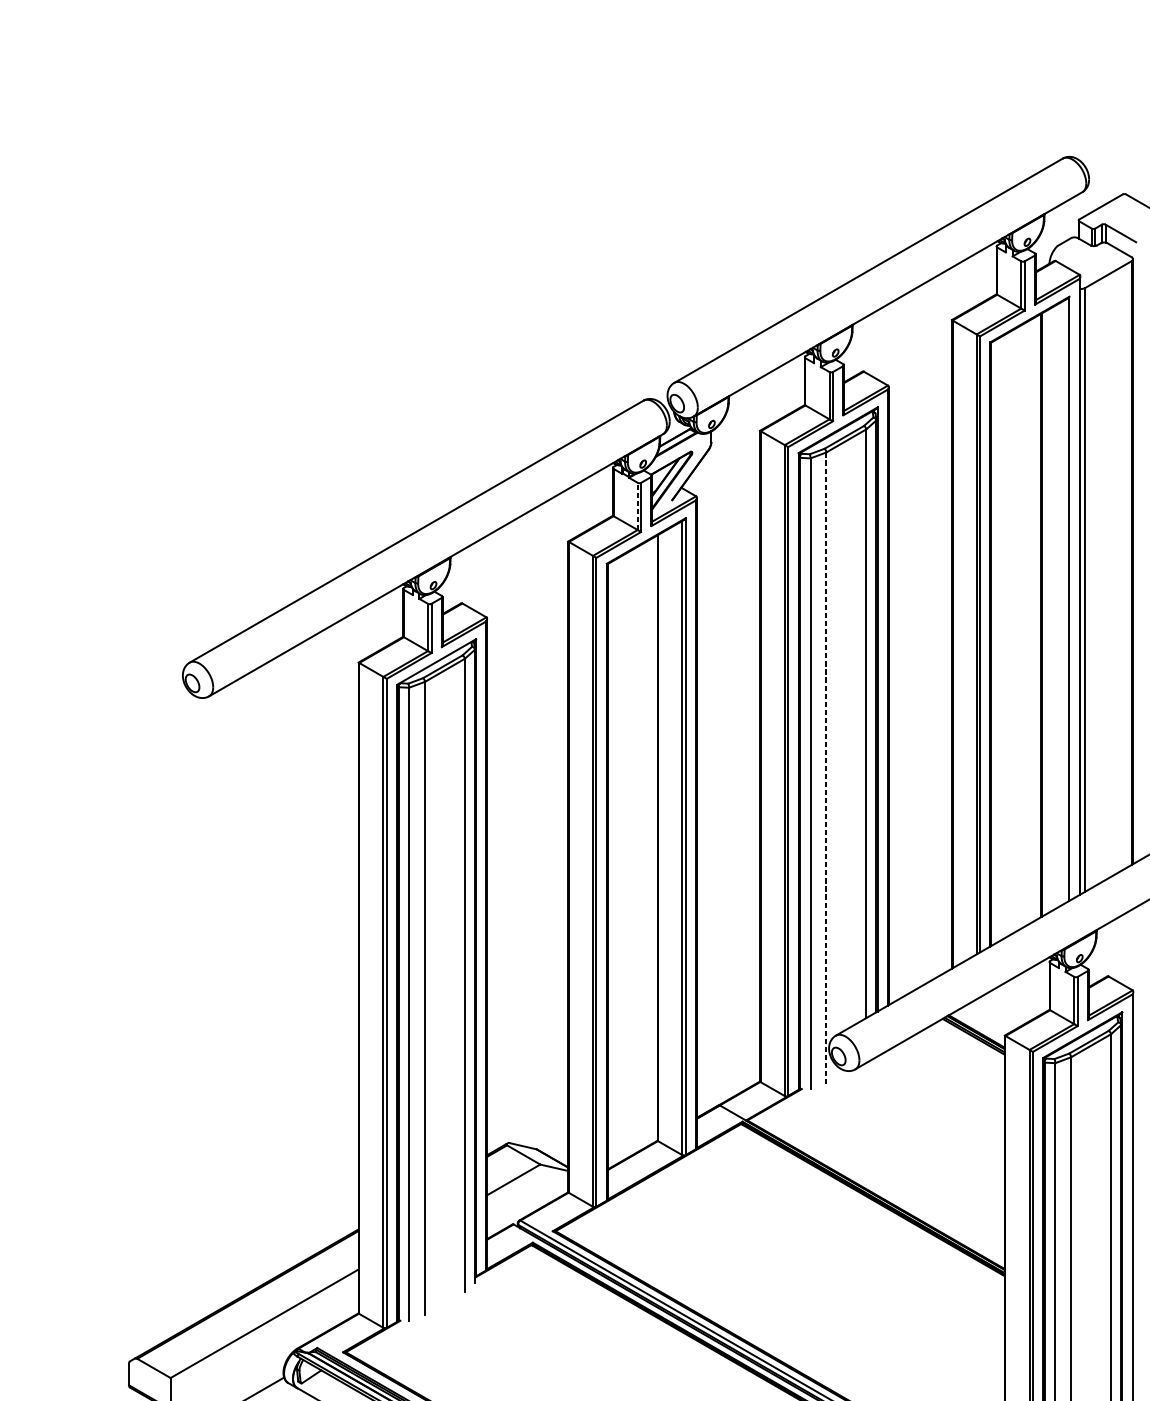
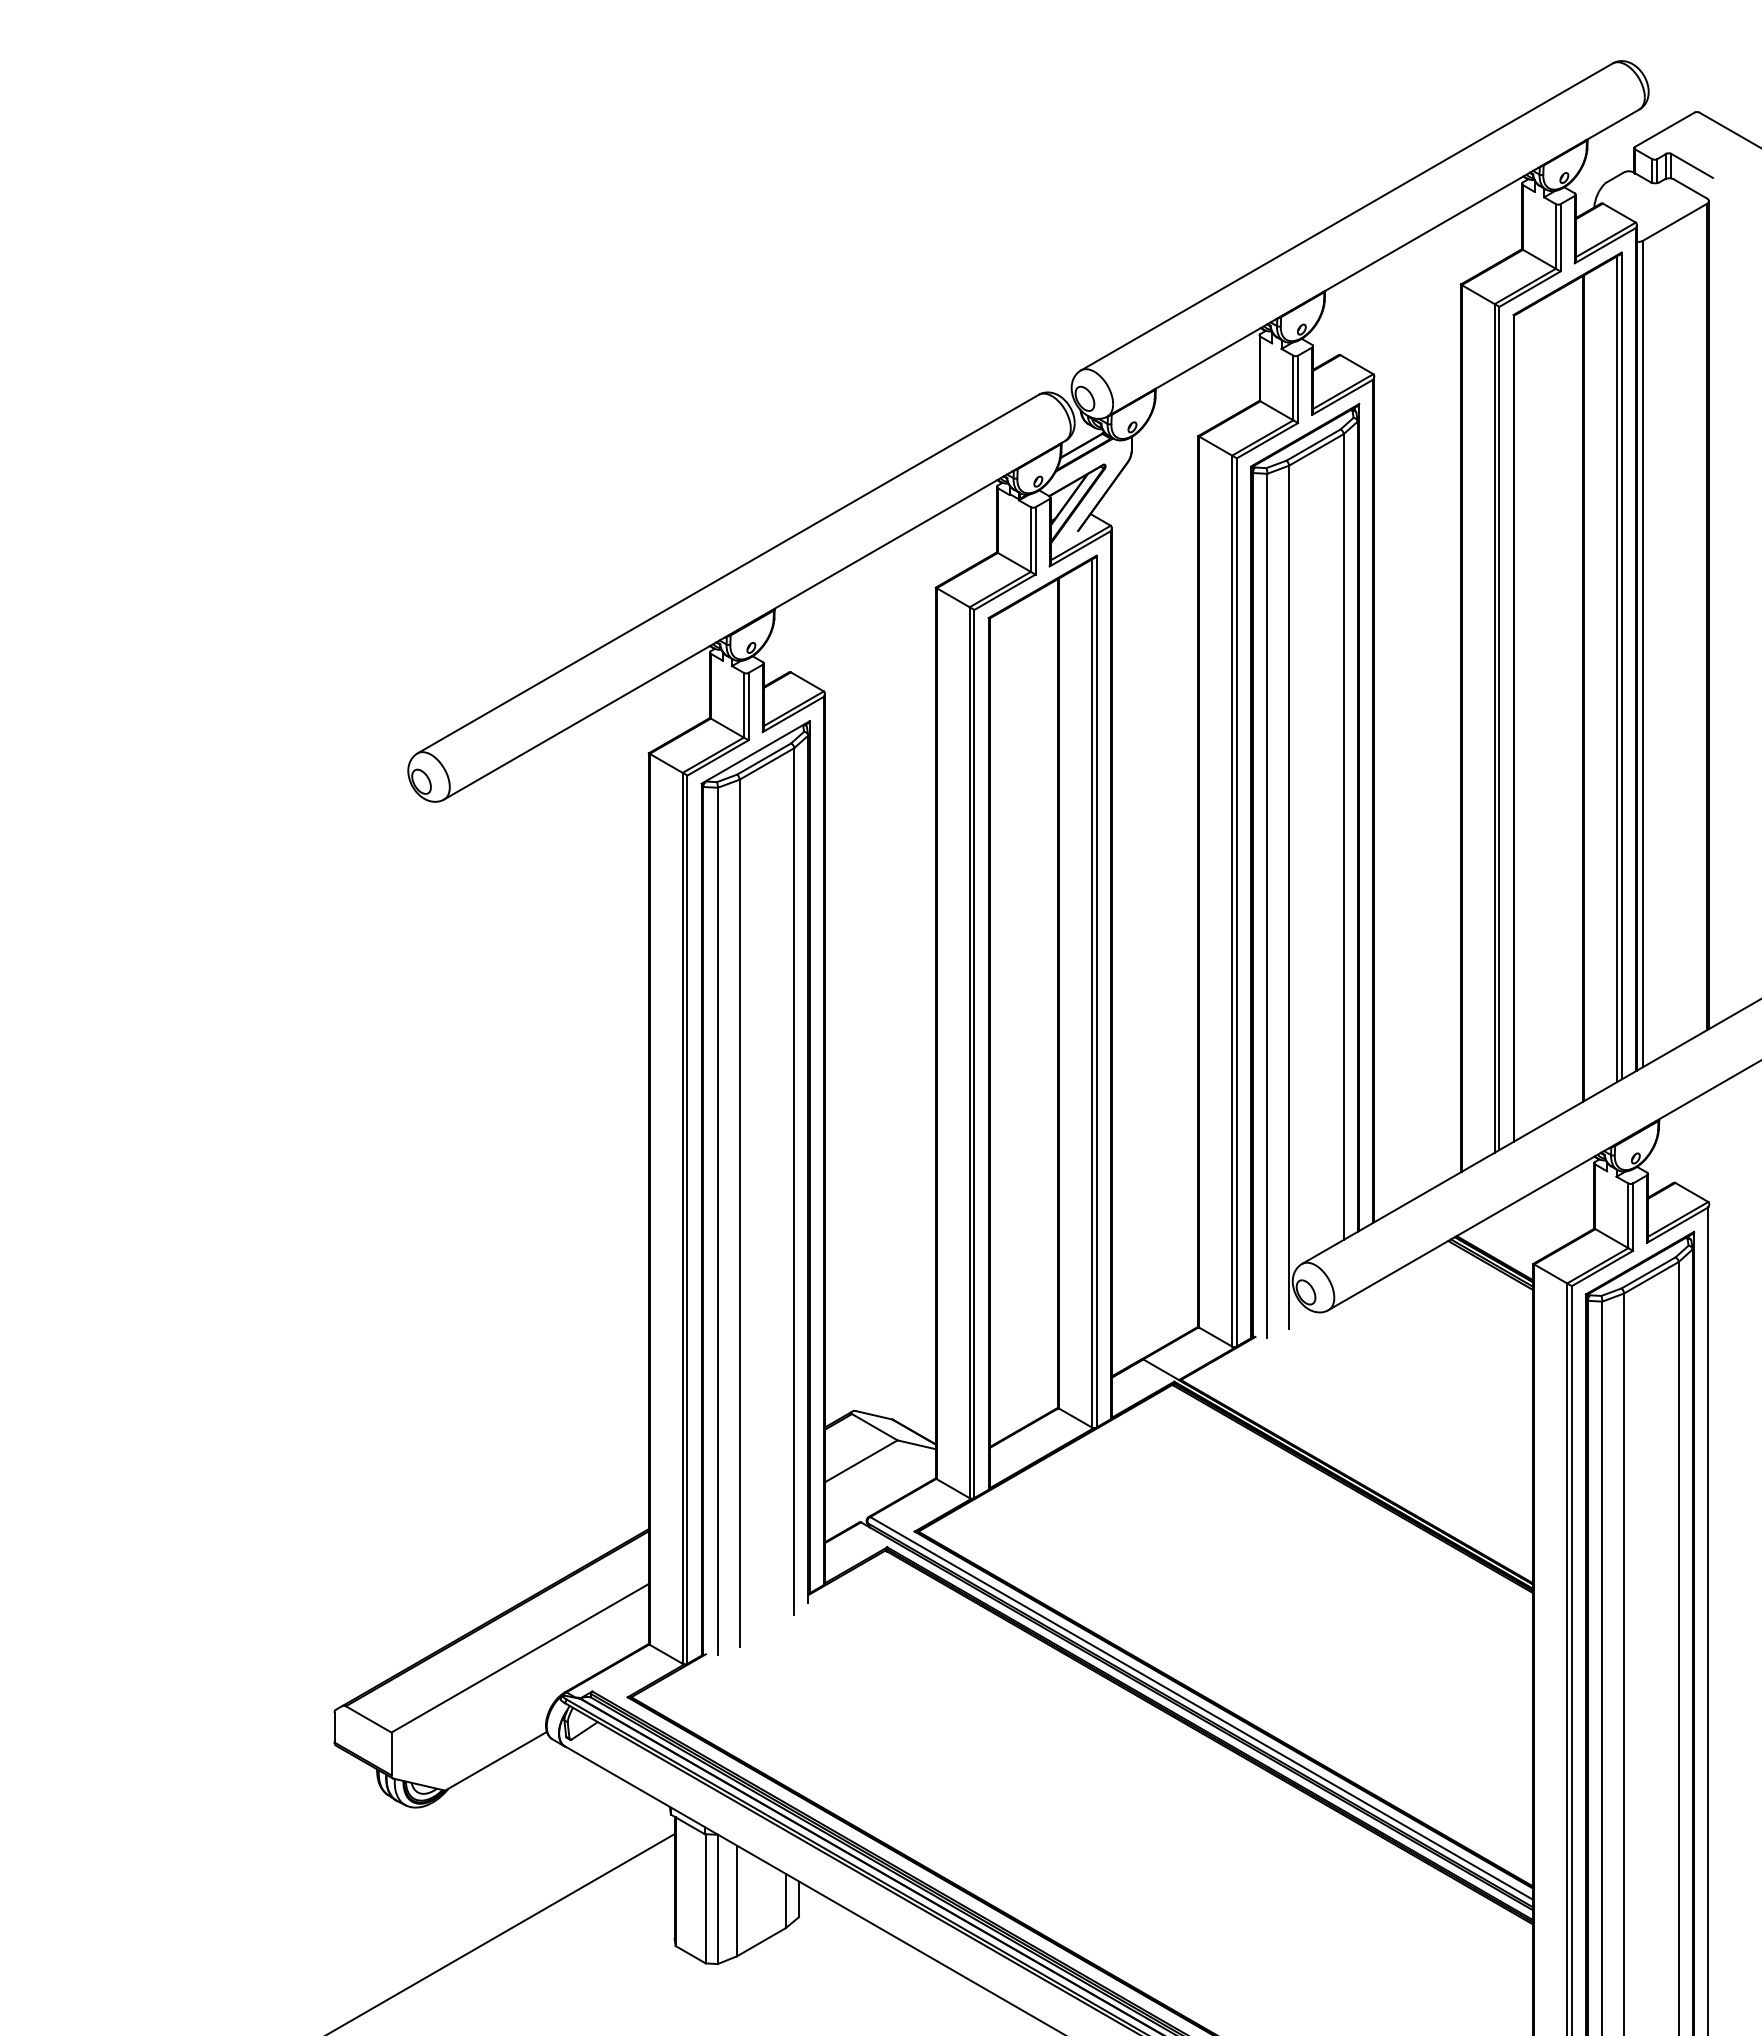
line: (637, 506) -> (1030, 539), dashed -> solid
line: (1066, 601) -> (1617, 669), added
line: (826, 767) -> (1289, 897), dashed -> solid

